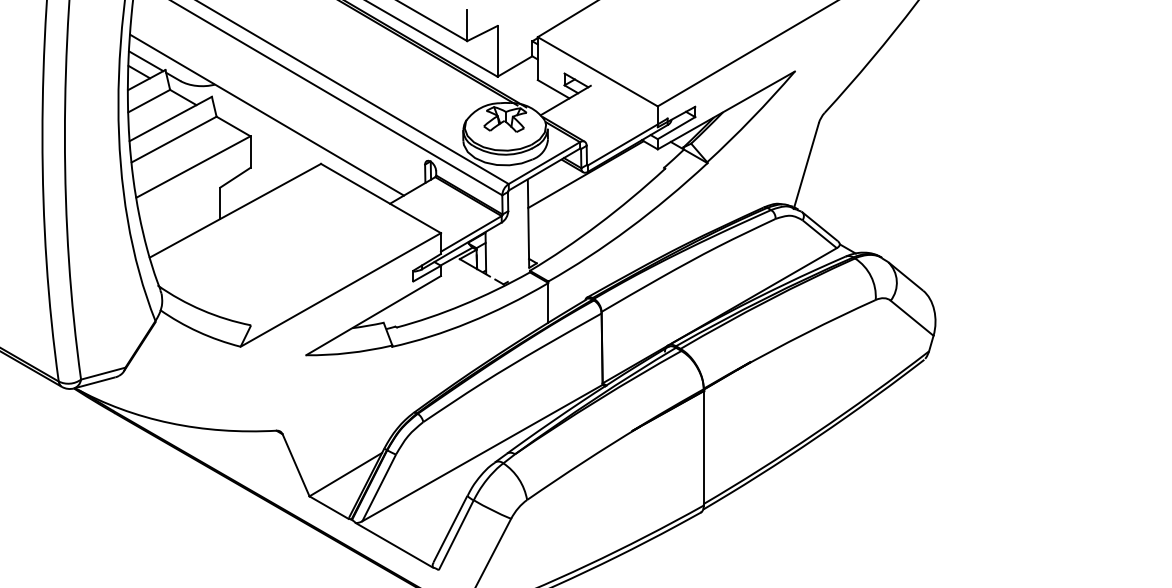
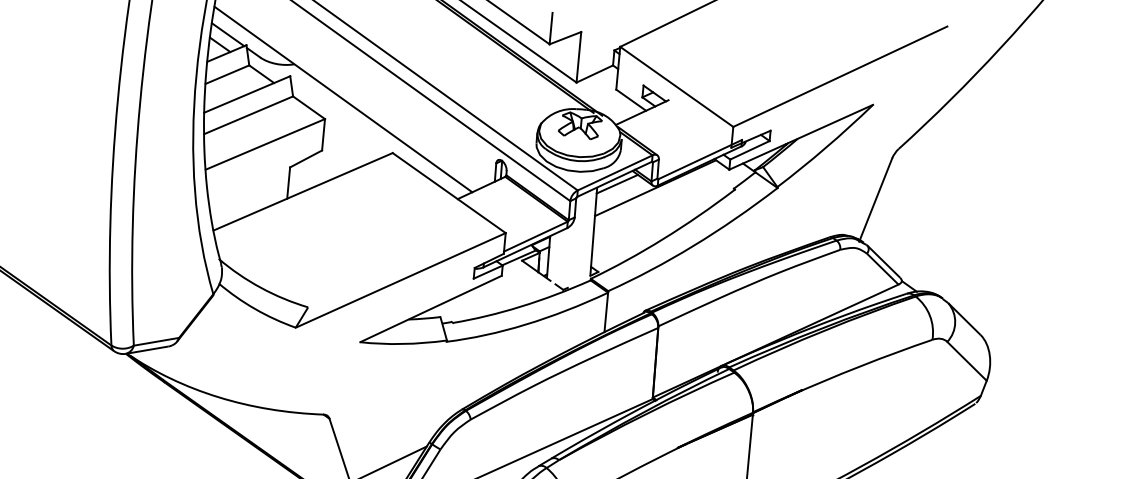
line: (547, 173) -> (617, 183), added

